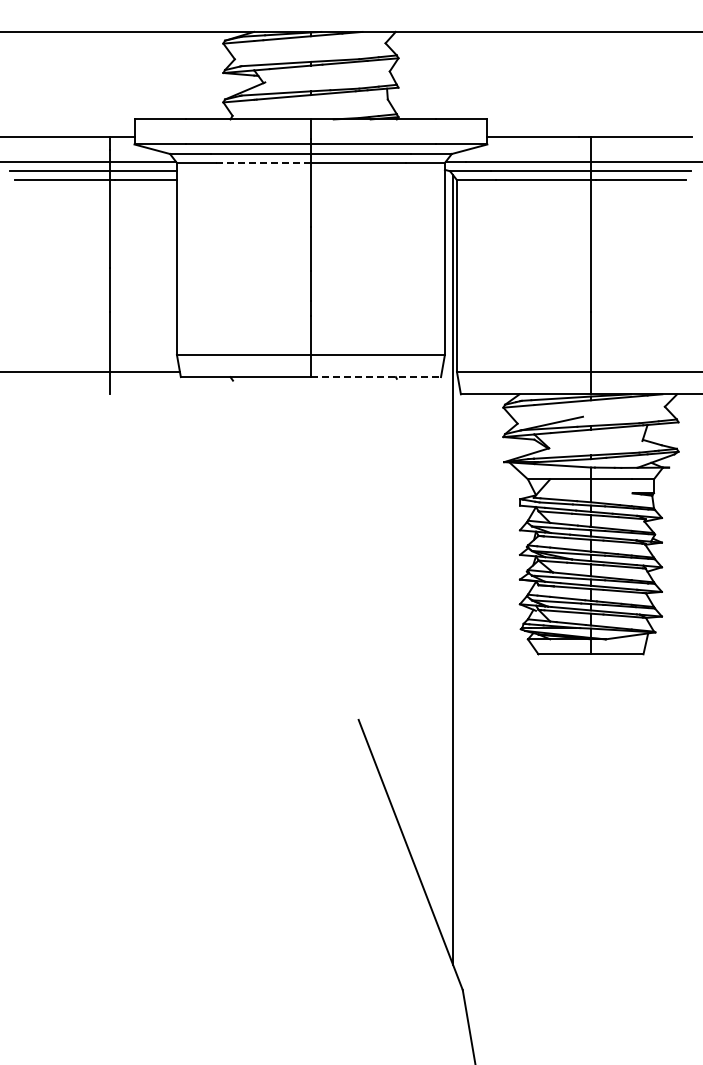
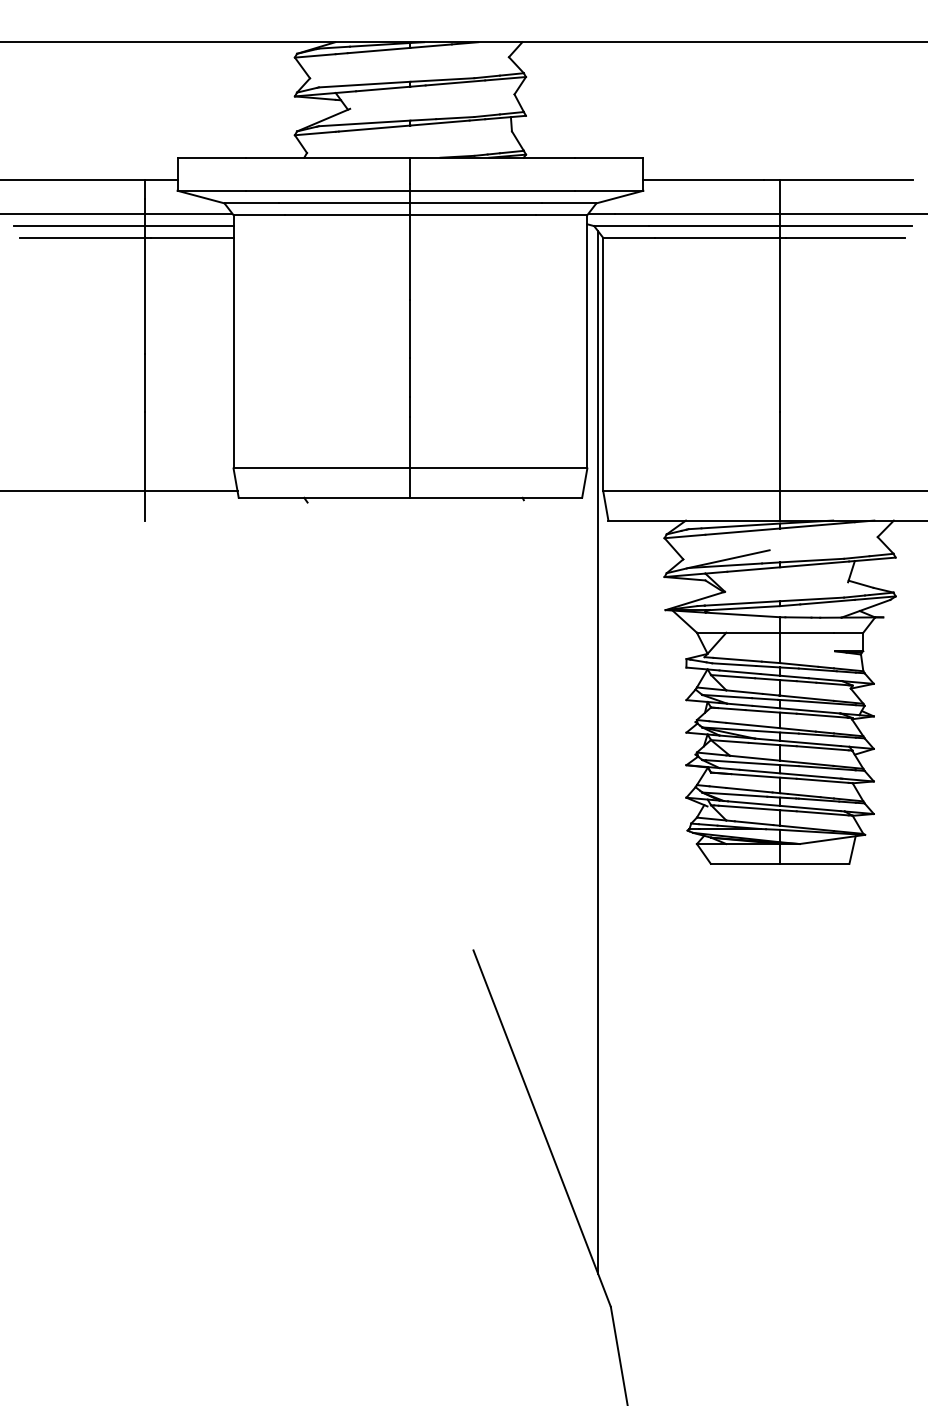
line: (263, 162) -> (347, 214), dashed -> solid
line: (376, 377) -> (497, 498), dashed -> solid

